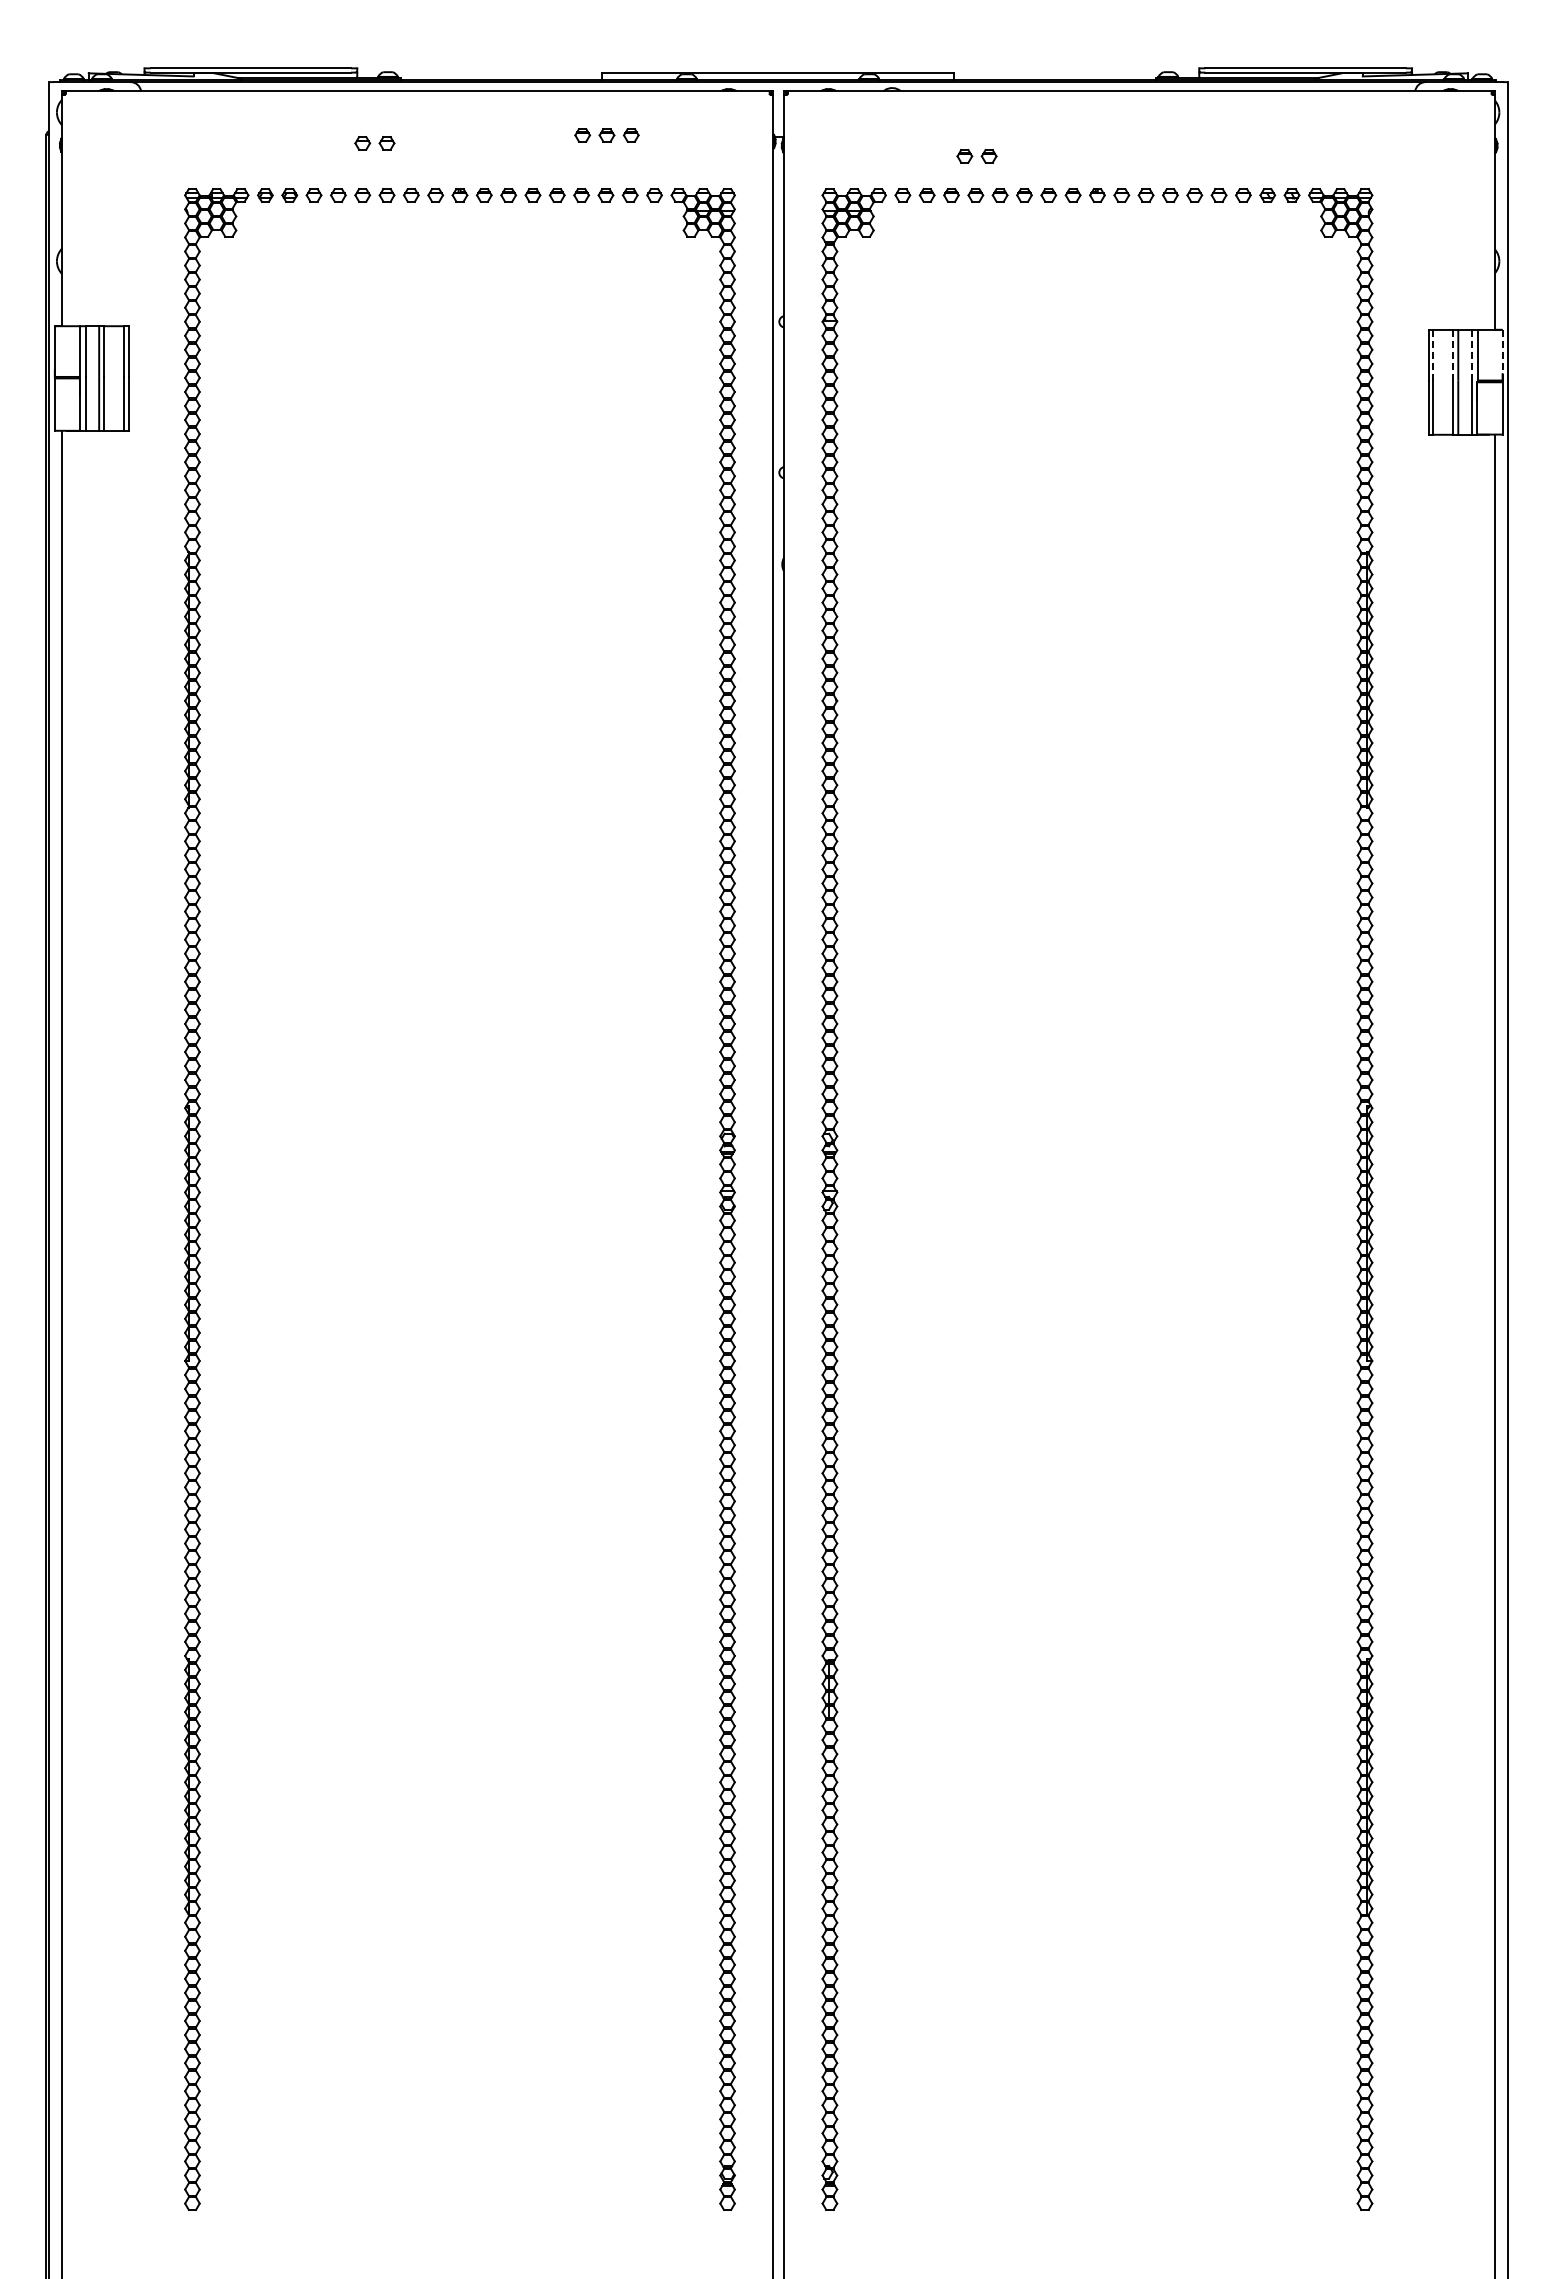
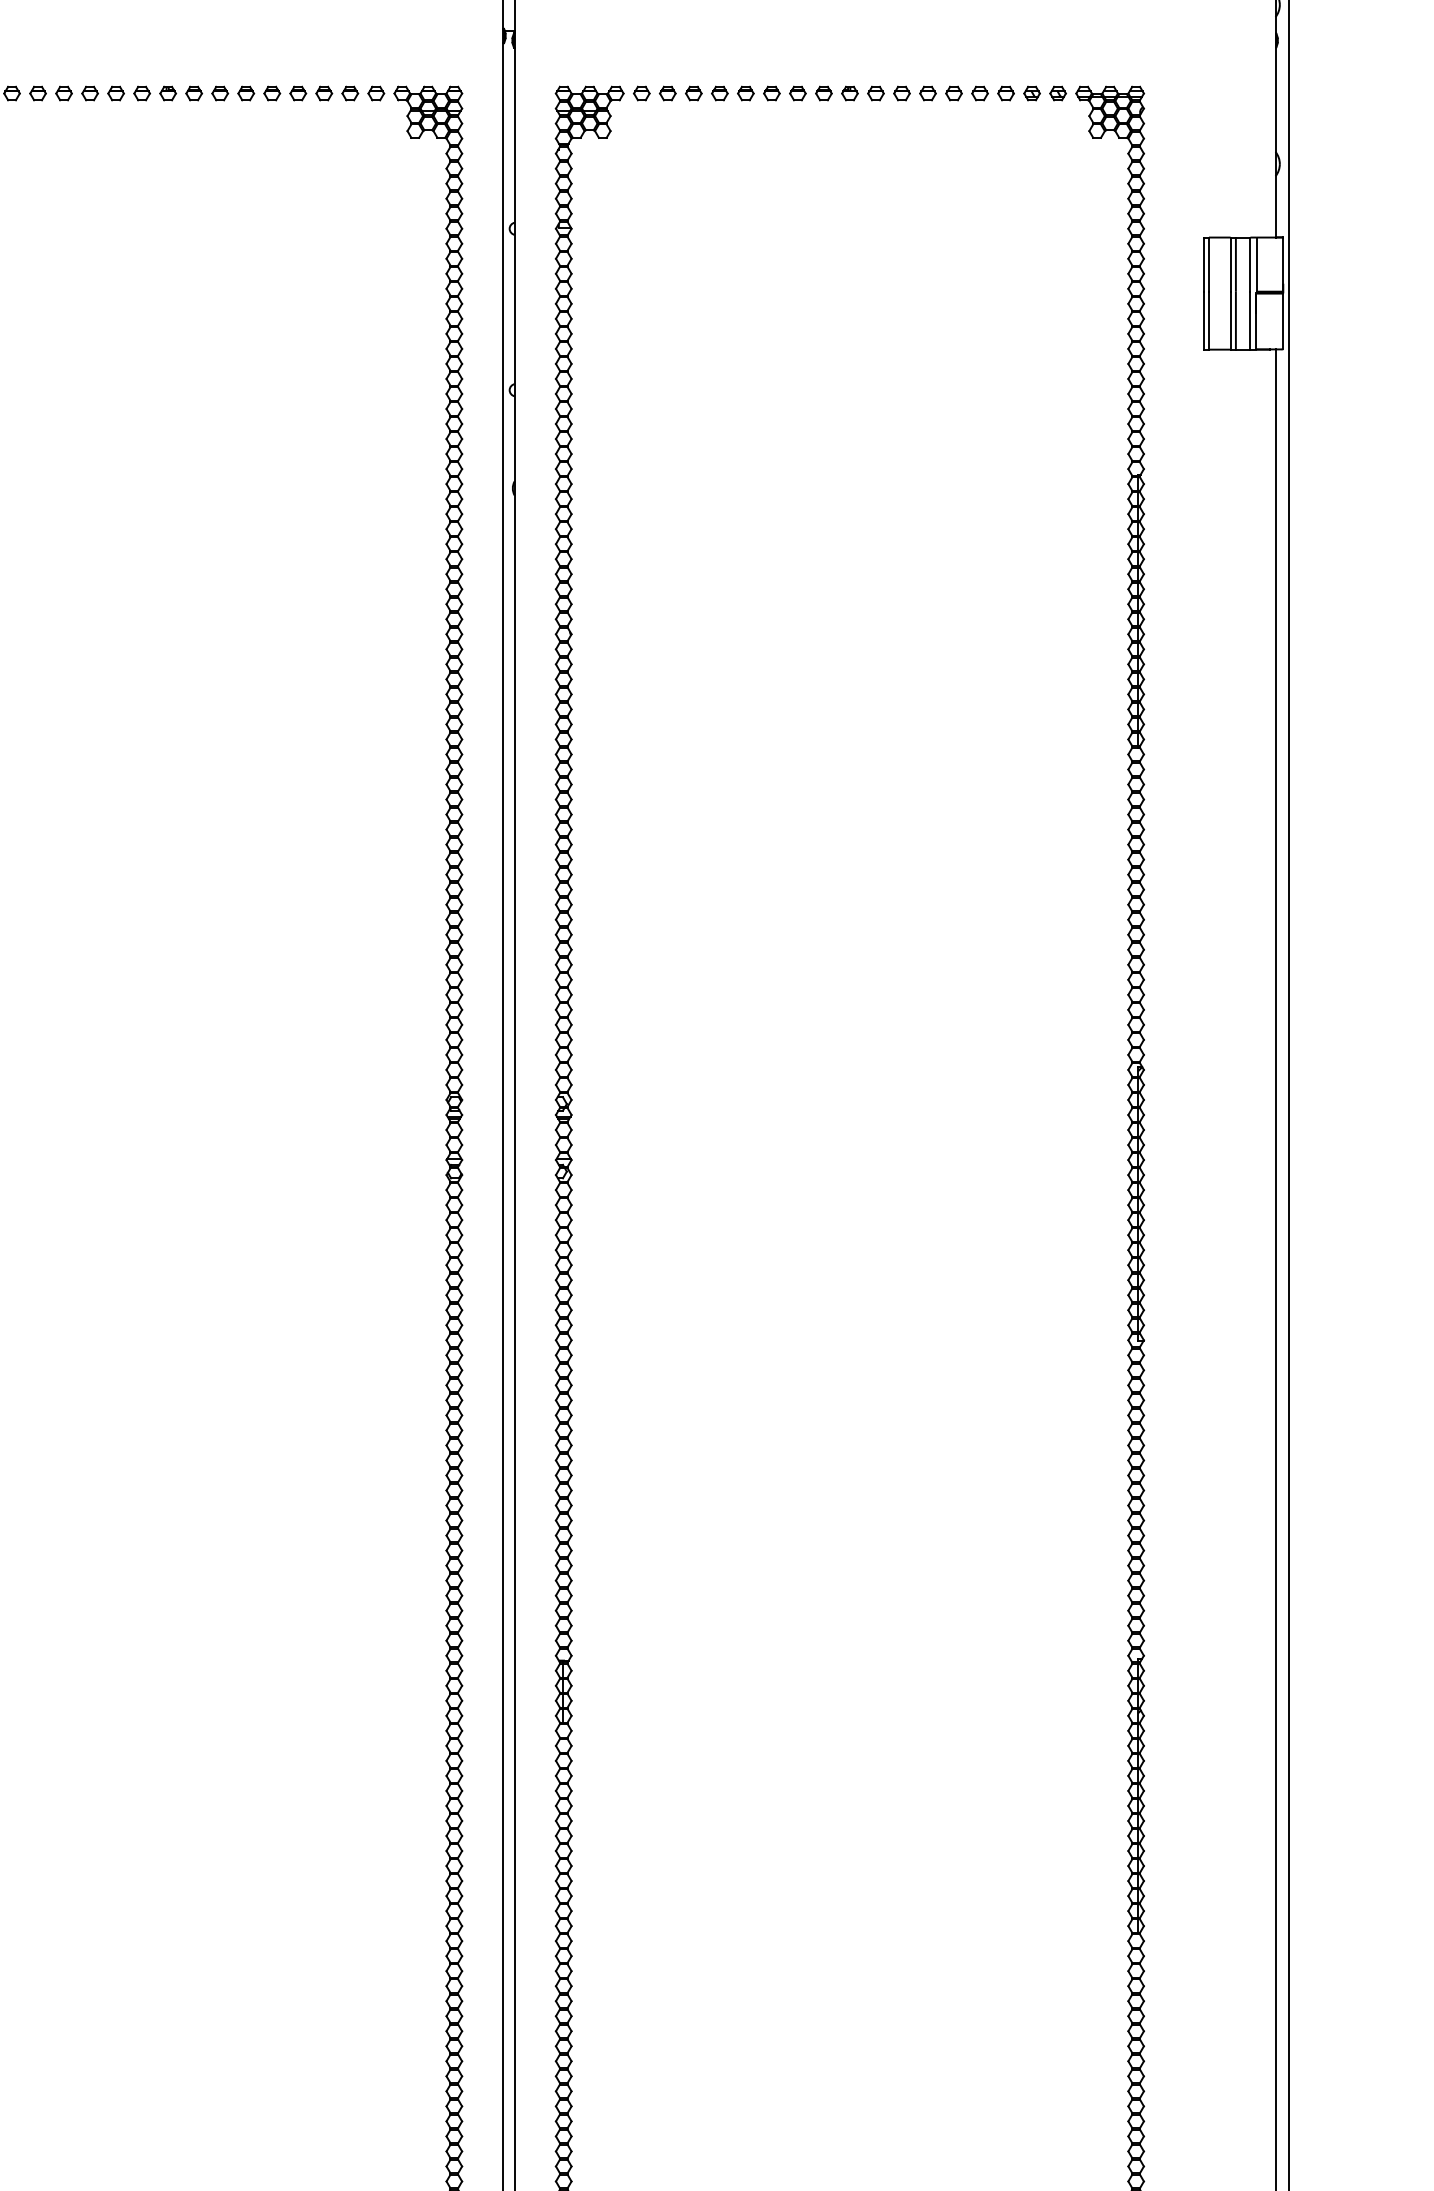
part: (606, 135) -> (324, 29), removed
part: (374, 143) -> (76, 38), removed
part: (976, 156) -> (720, 51), removed
line: (1433, 355) -> (1209, 264), dashed -> solid
line: (1453, 355) -> (1230, 264), dashed -> solid
line: (1471, 355) -> (1250, 264), dashed -> solid
line: (1502, 355) -> (1283, 264), dashed -> solid

